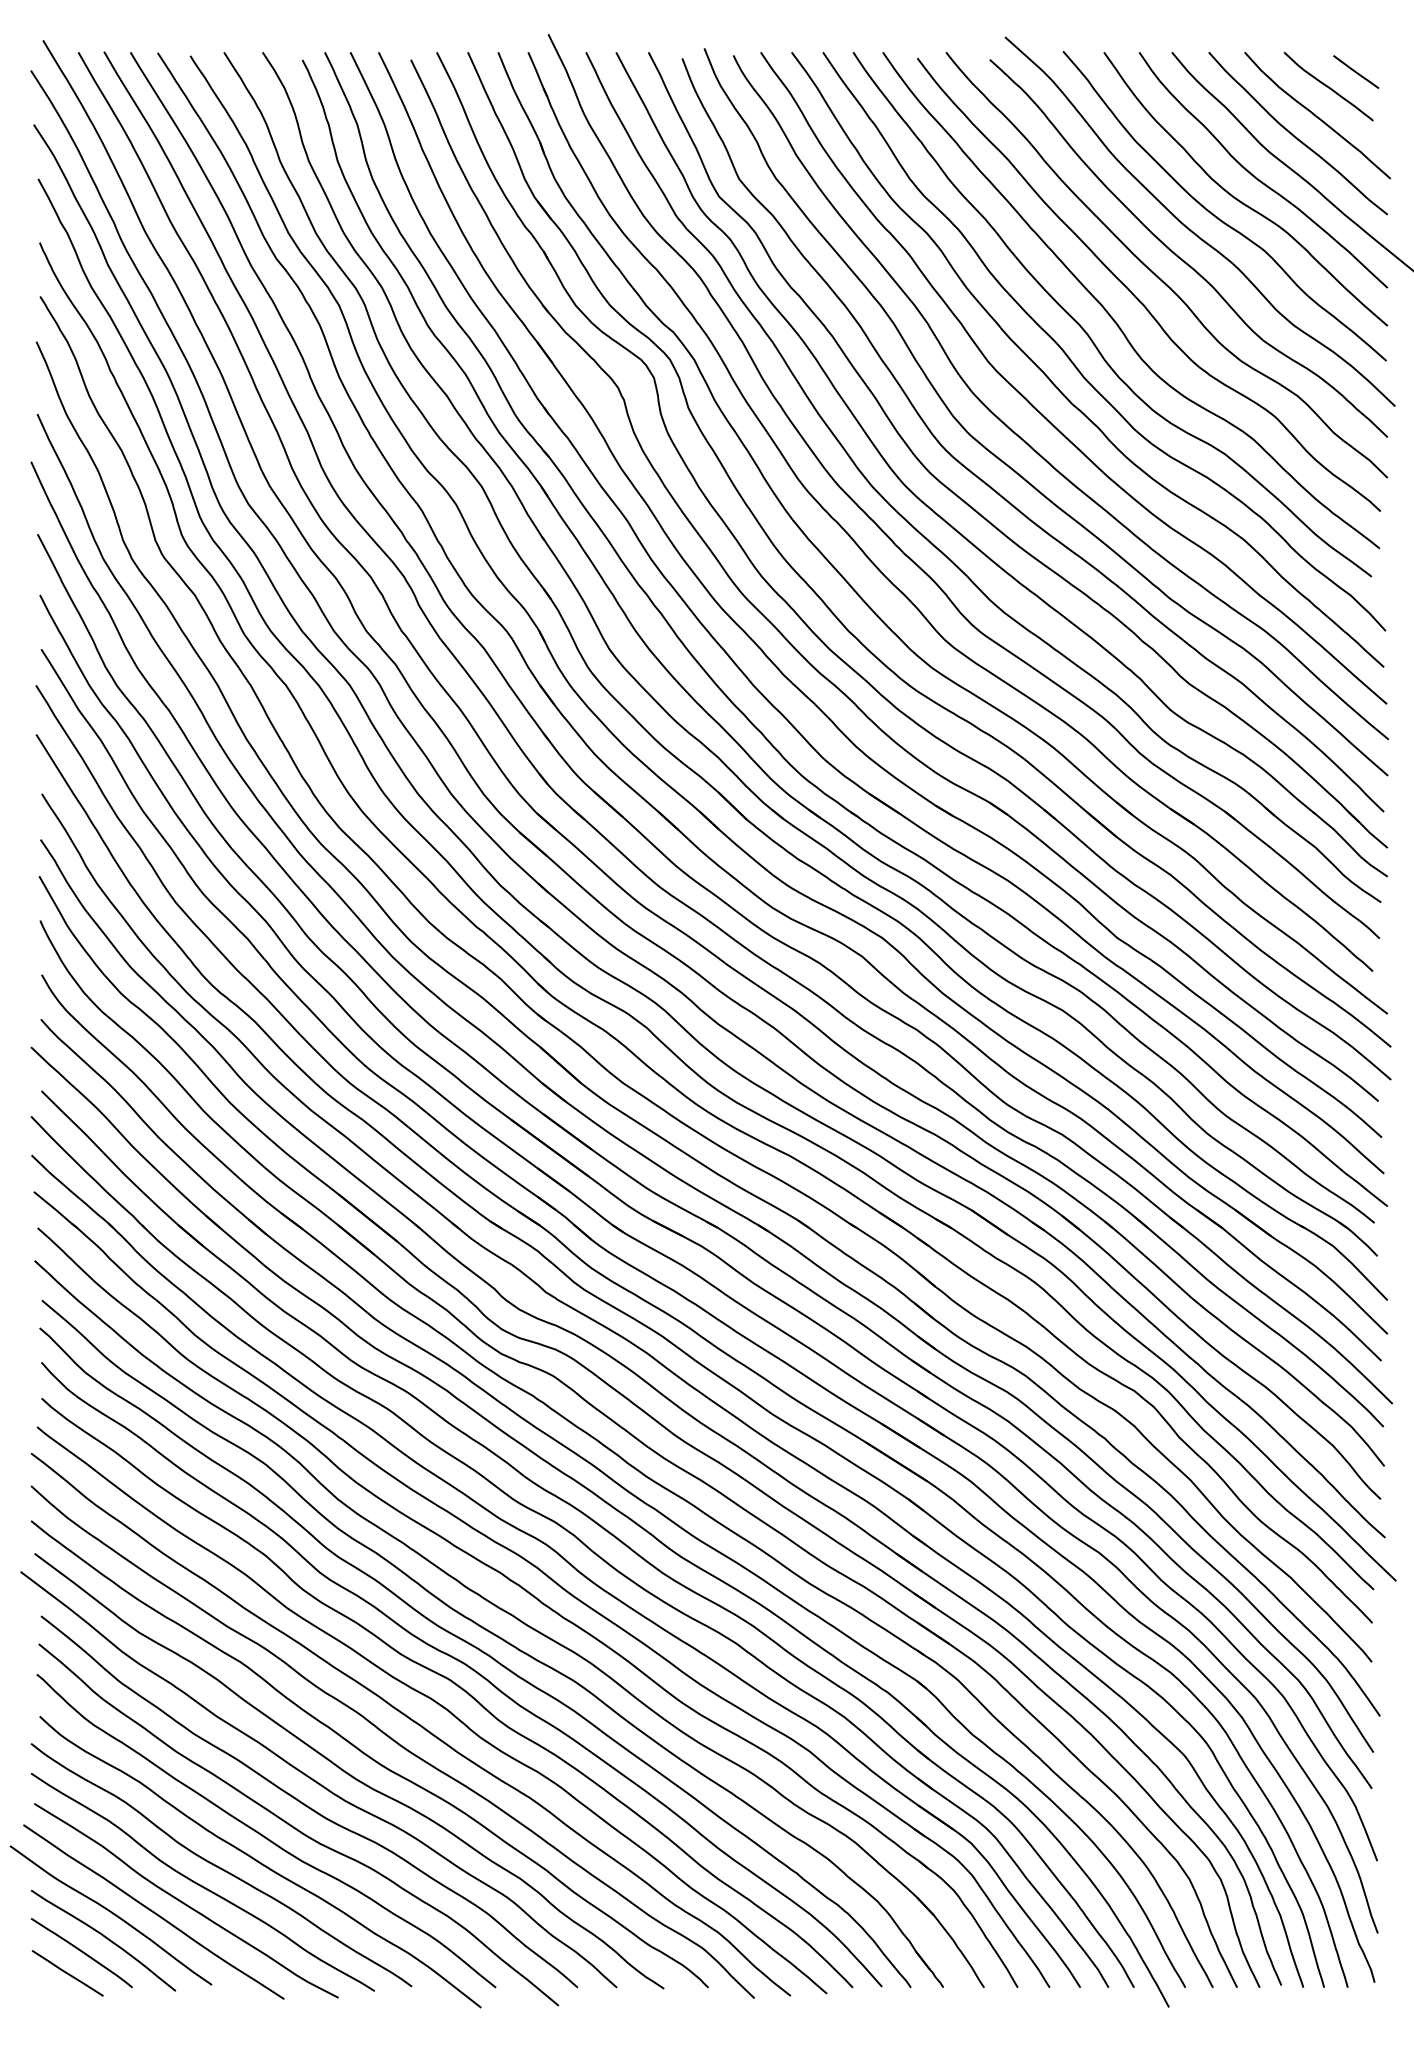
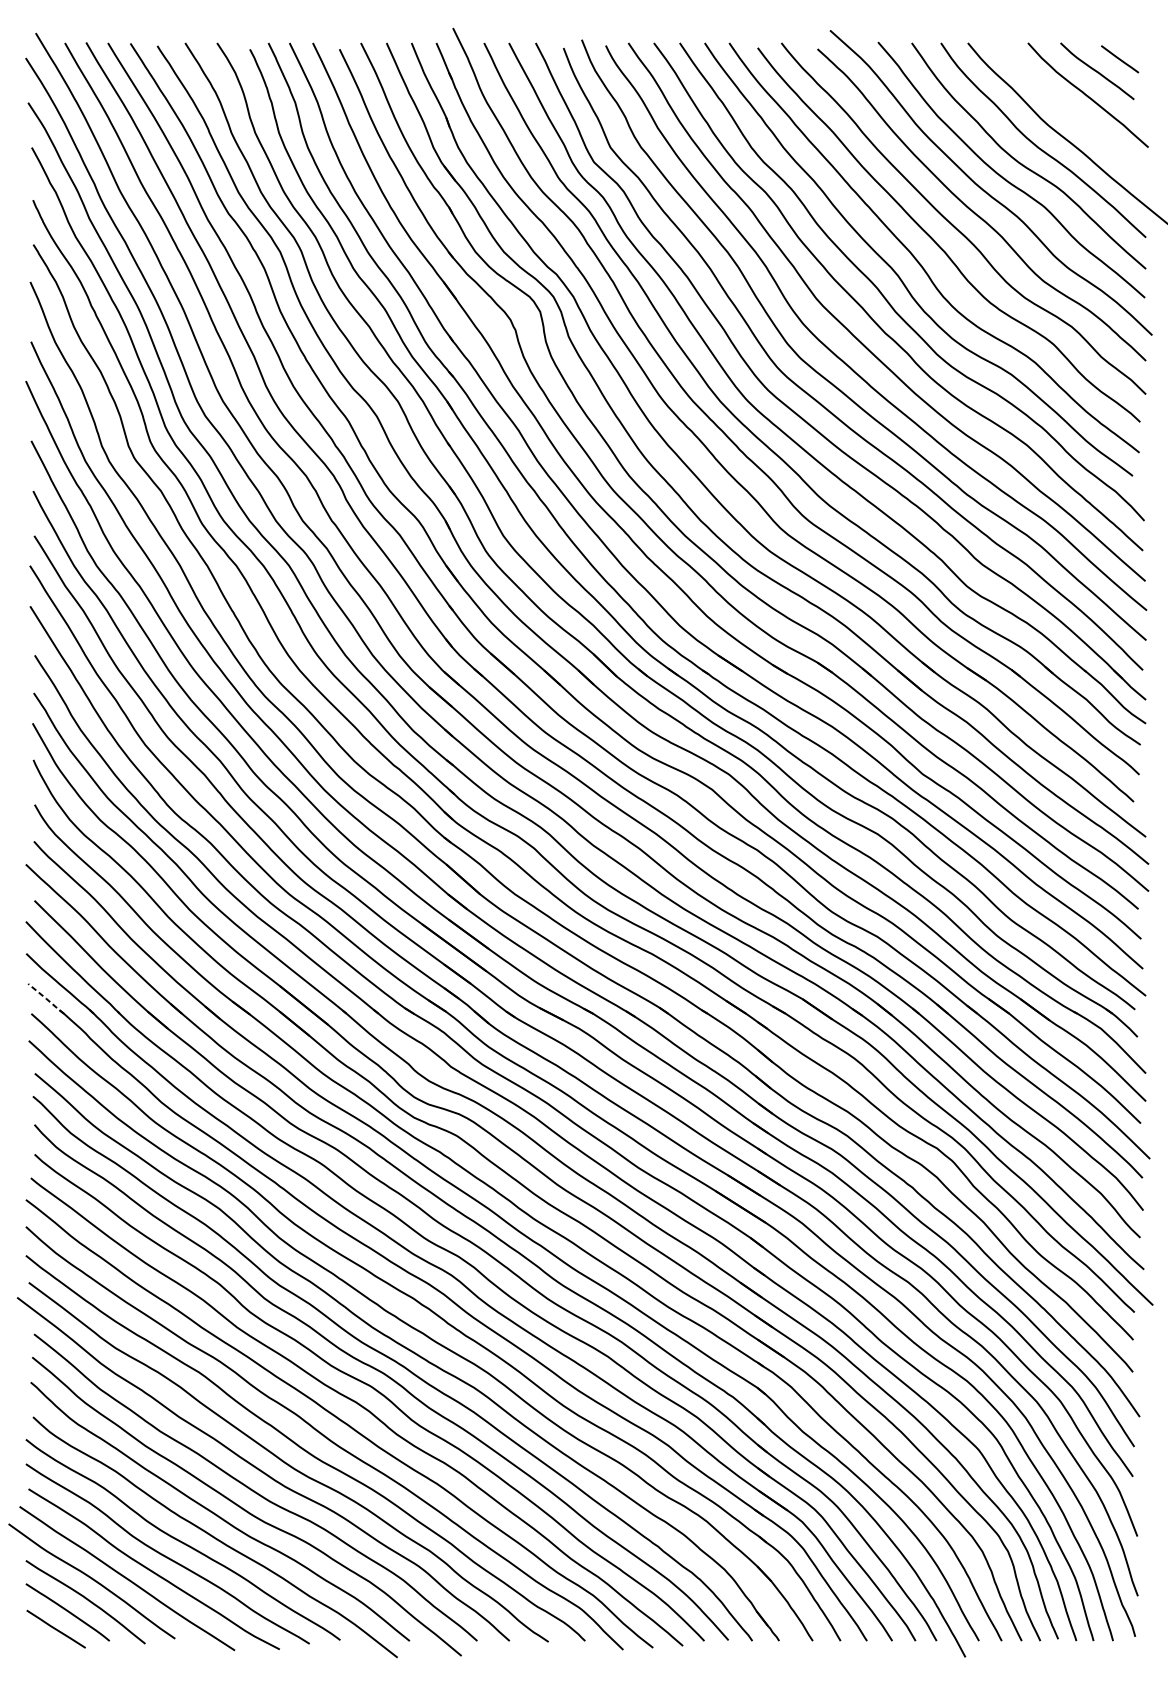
curve: (1296, 136) -> (1070, 112), removed
line: (56, 1209) -> (46, 998), solid -> dashed

